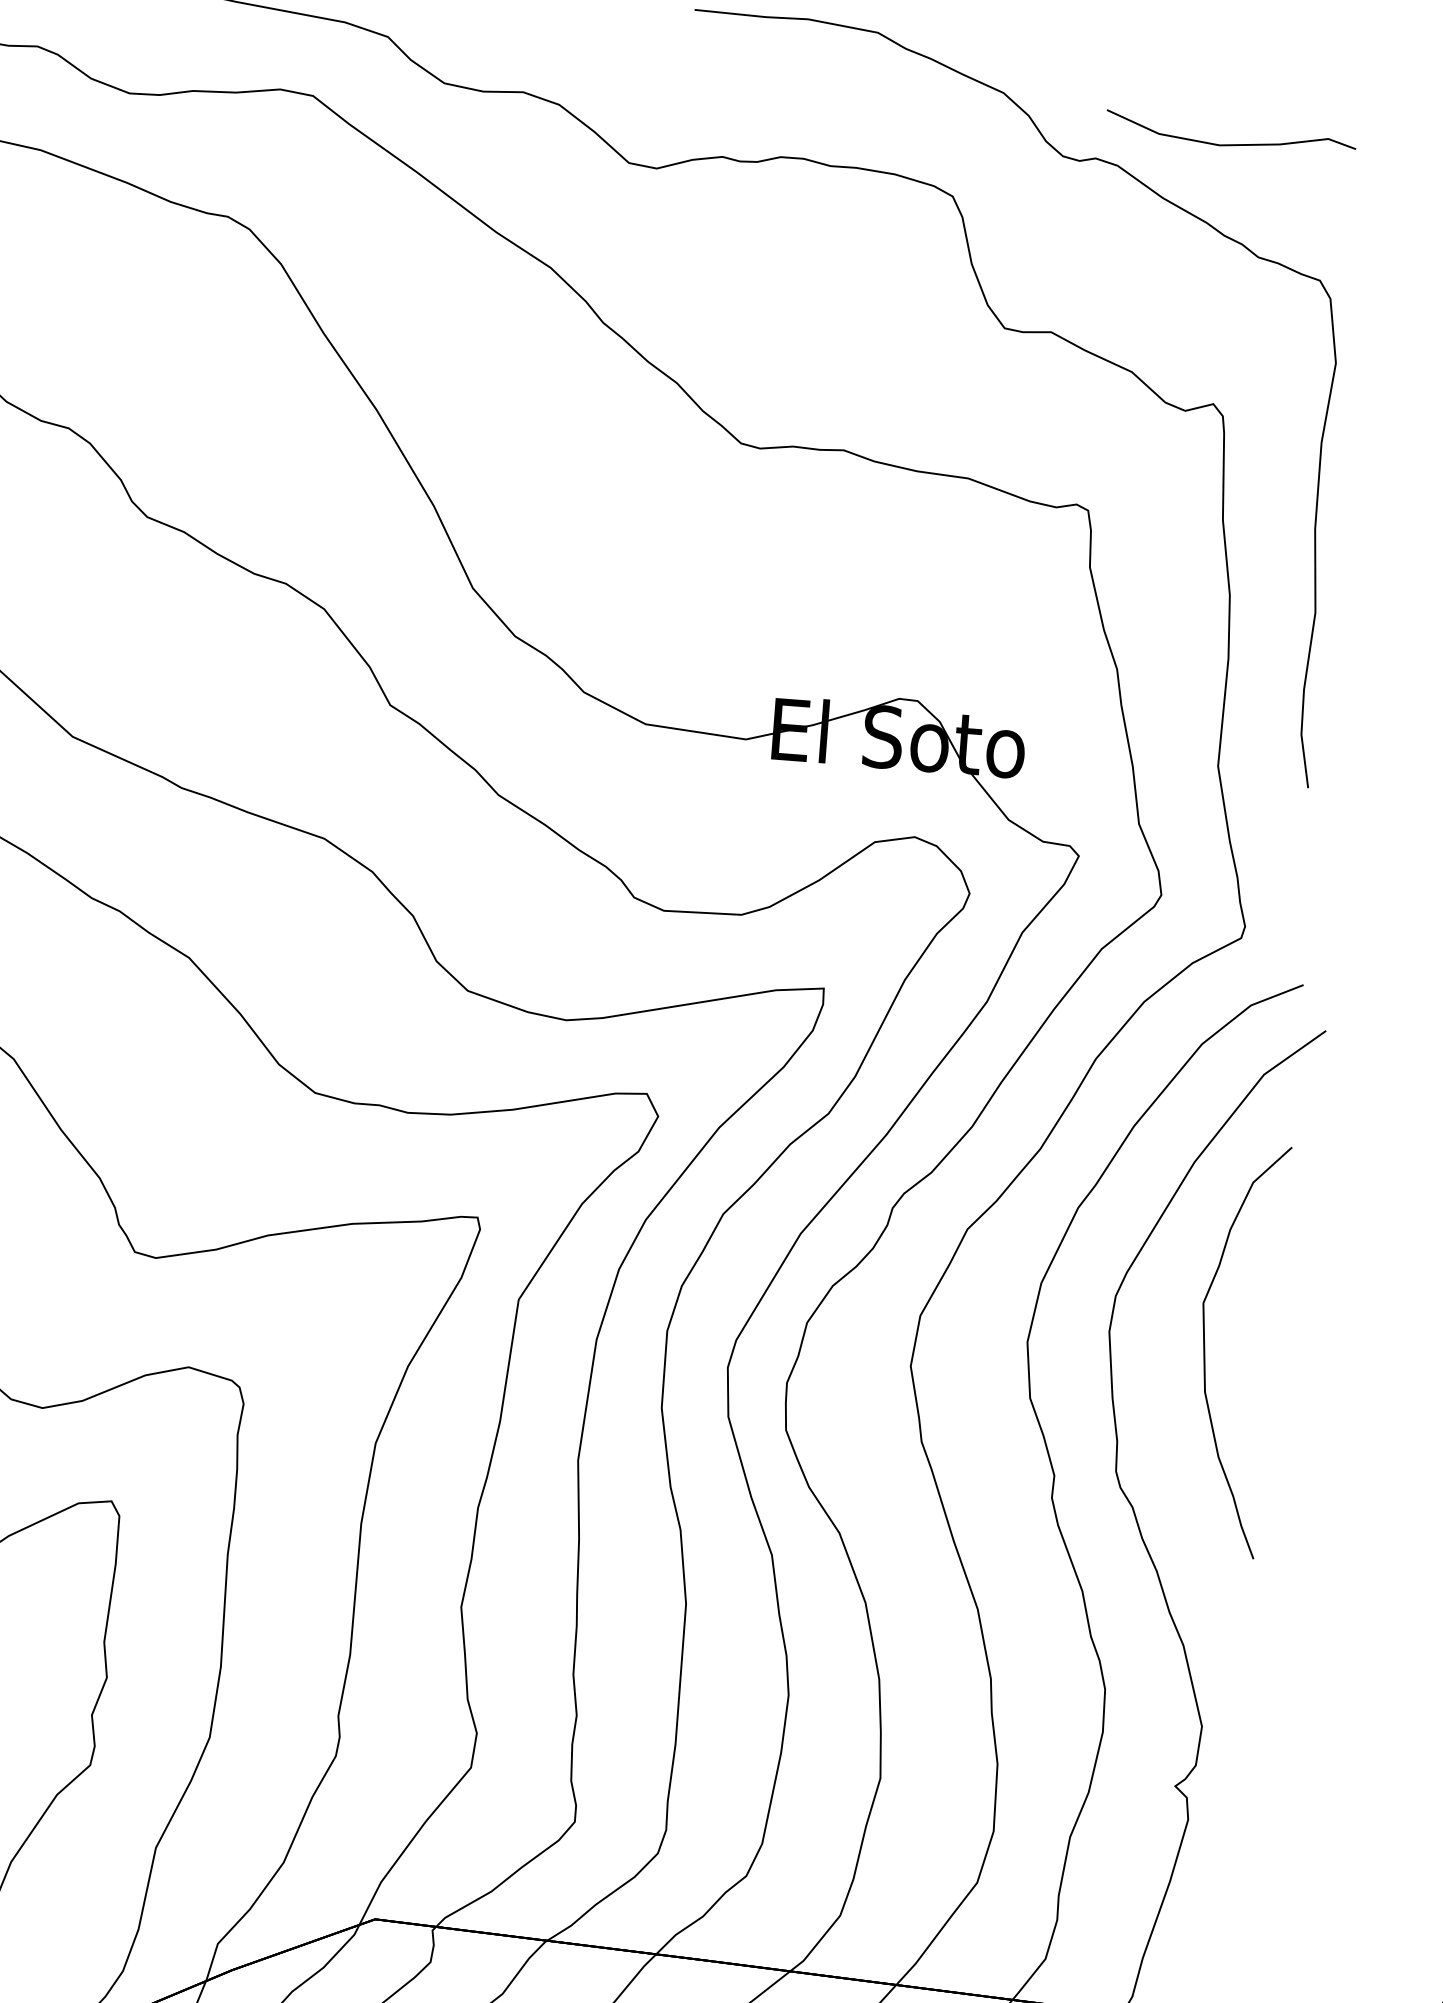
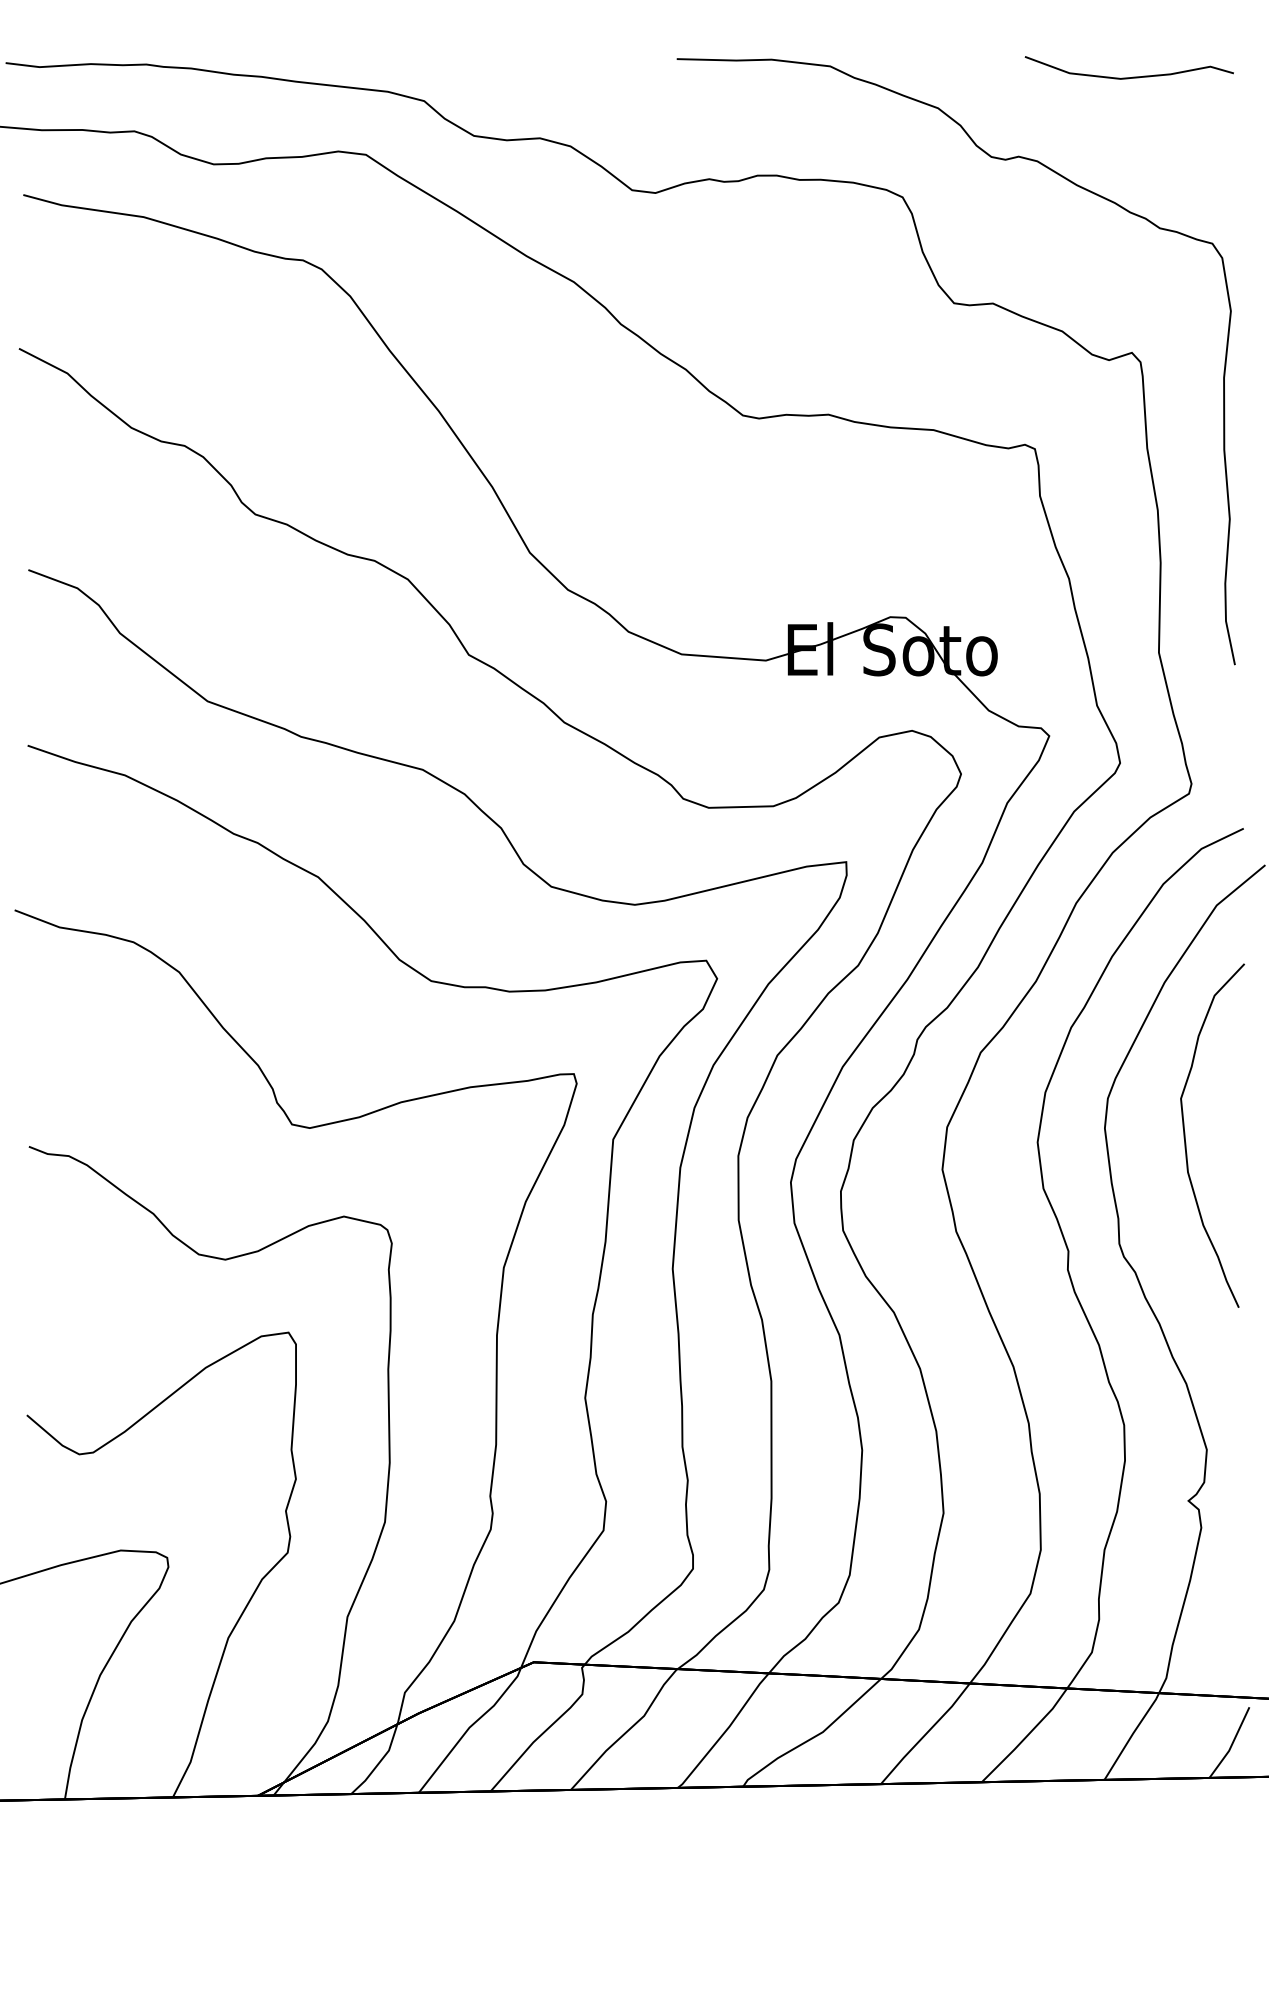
curve: (1234, 143) -> (1132, 76), moved

